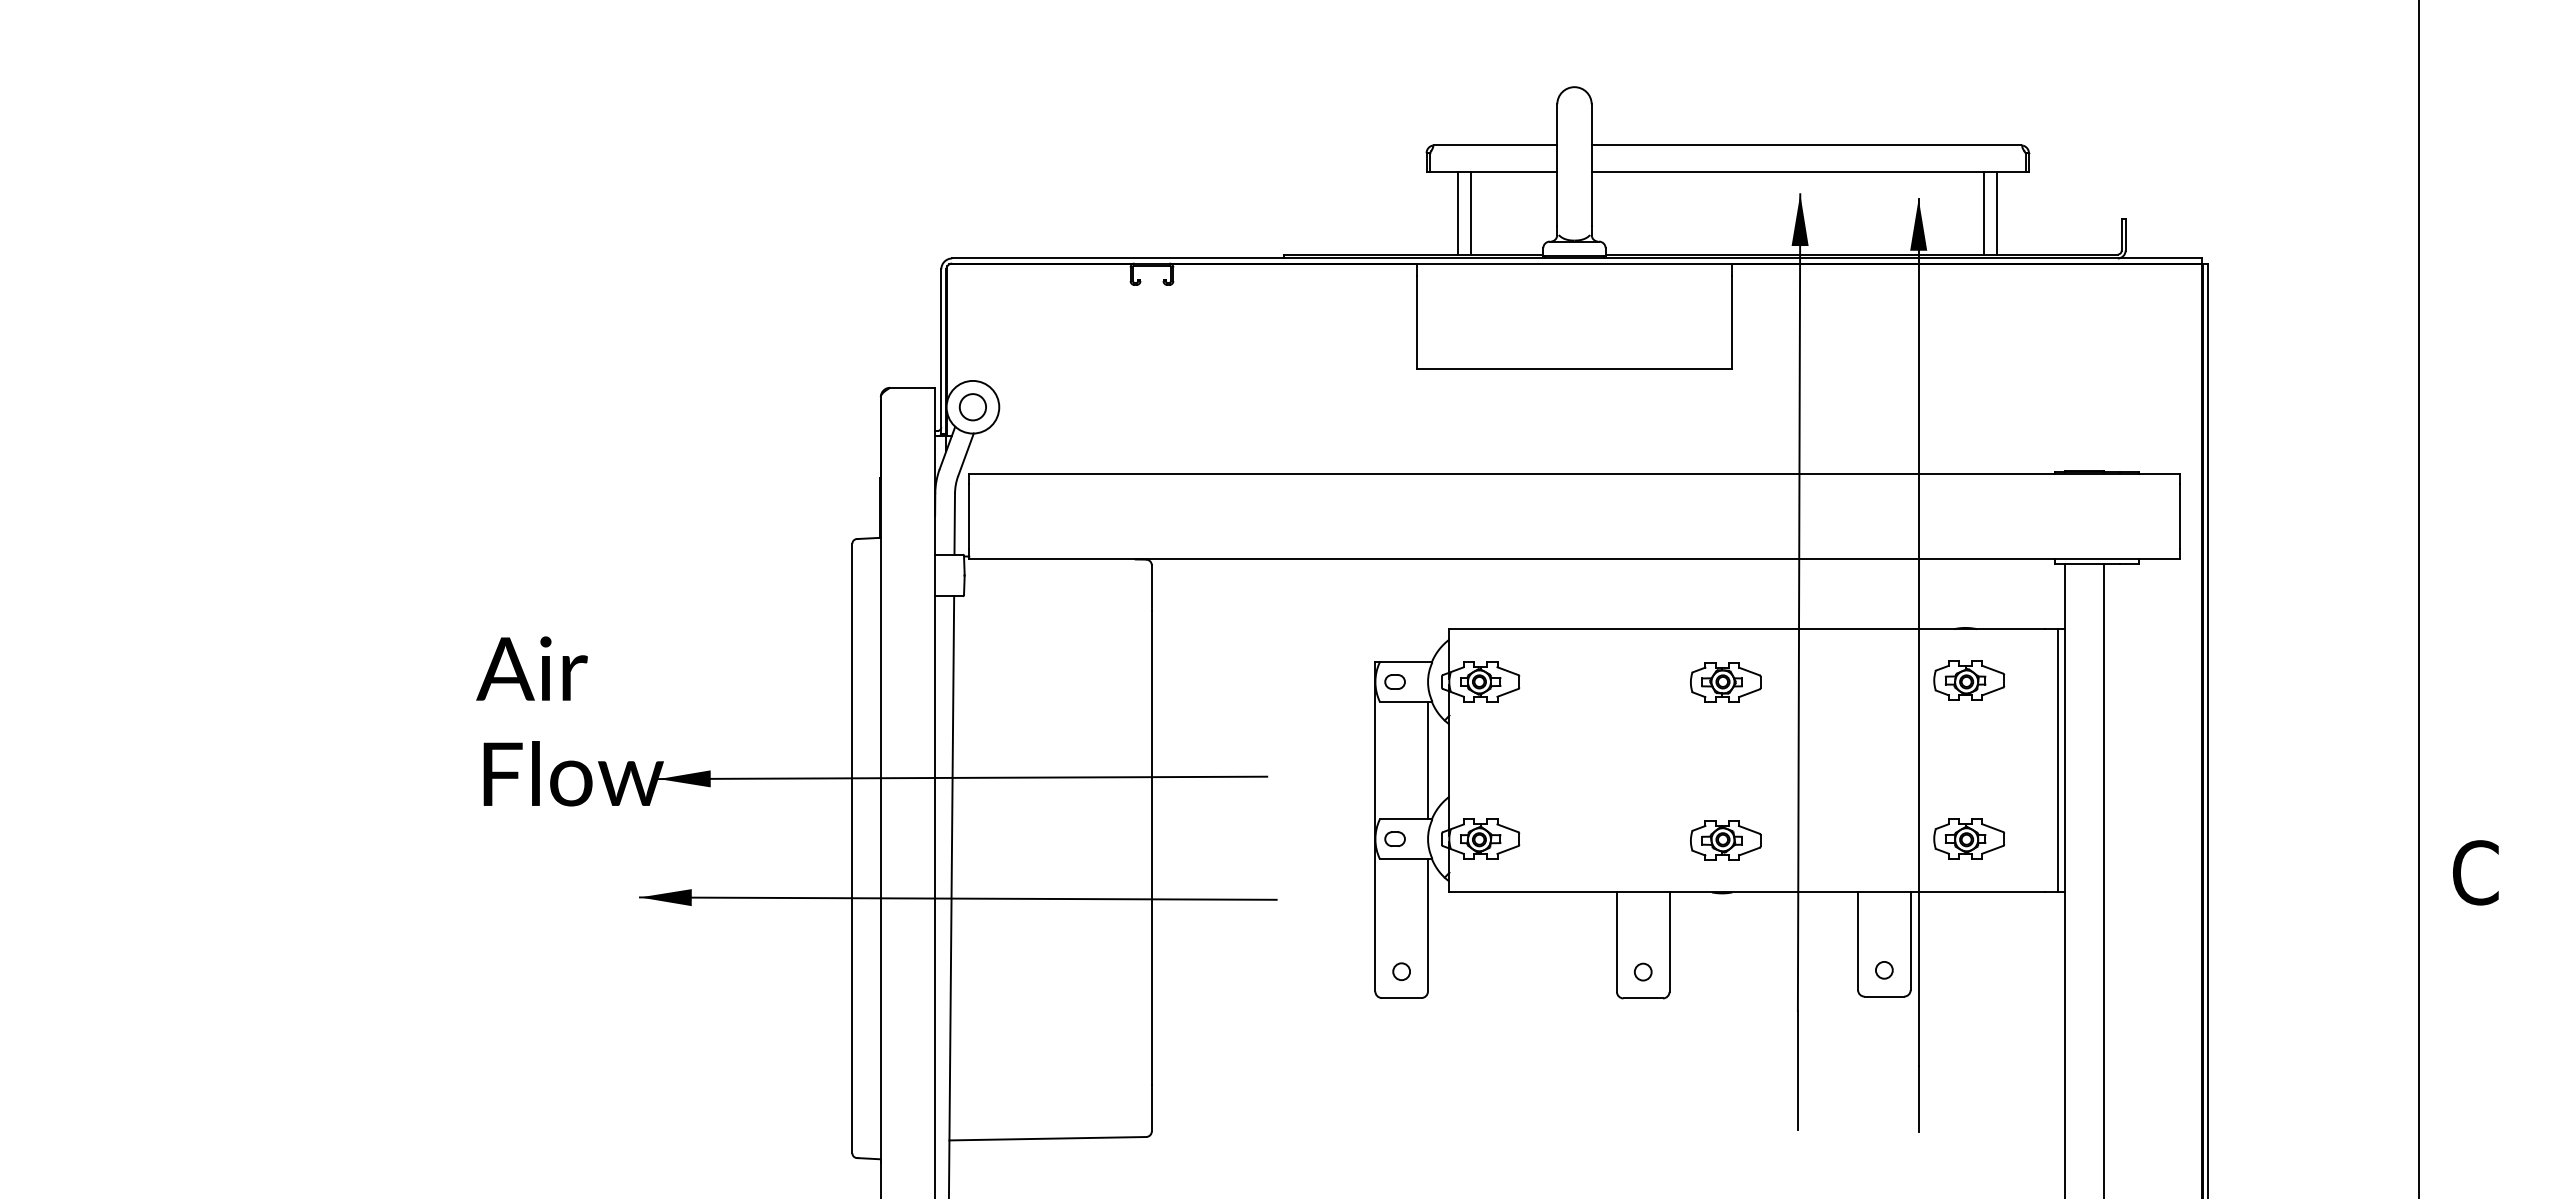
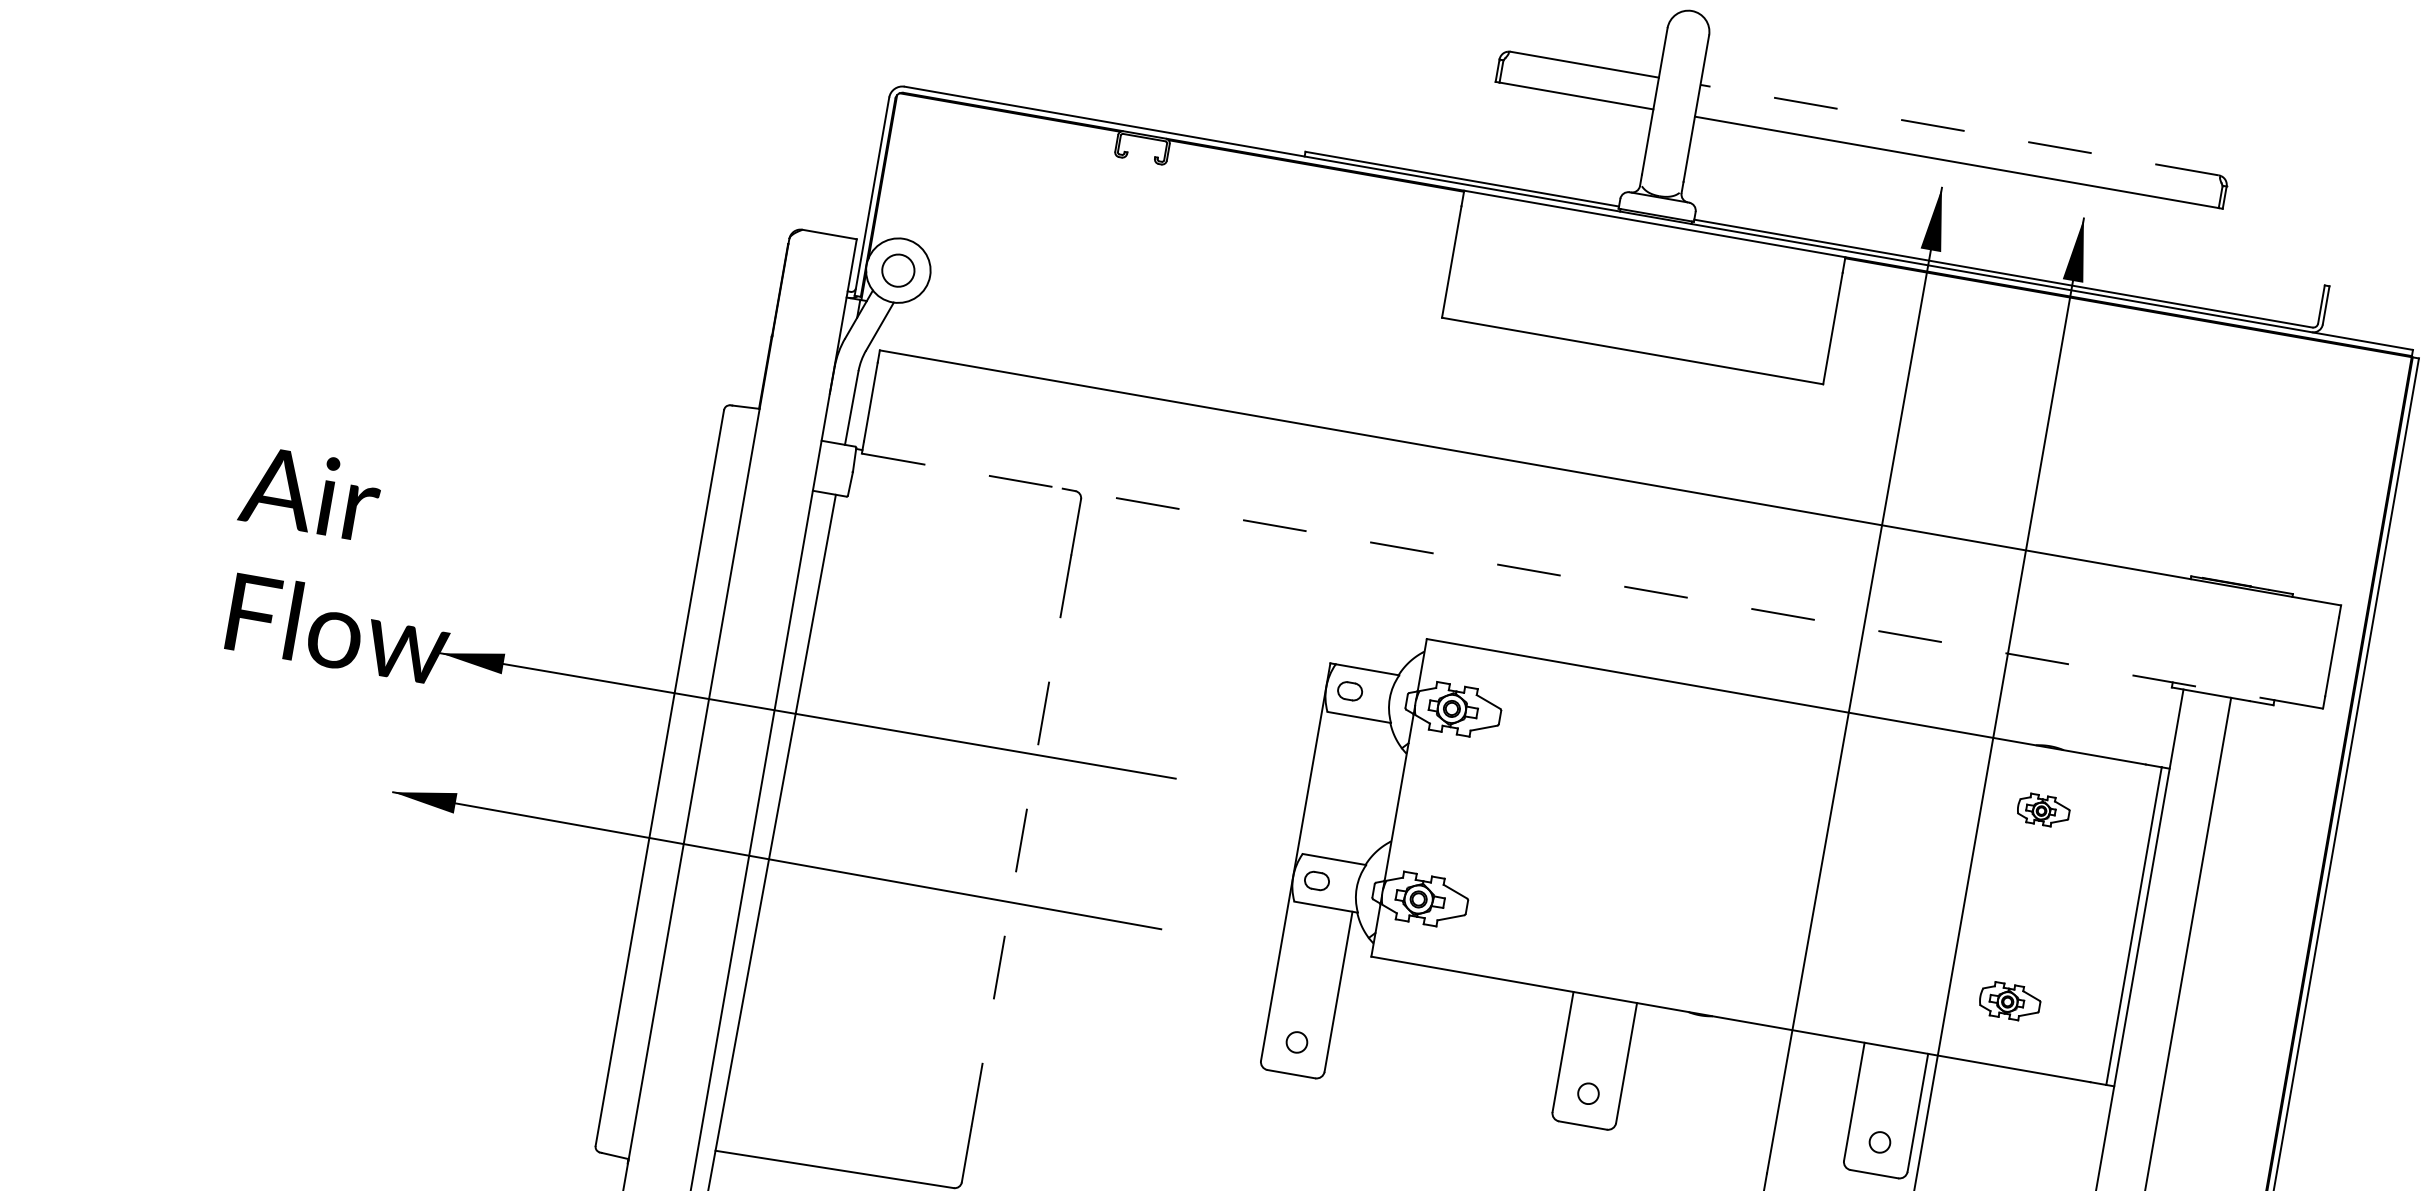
line: (1806, 145) -> (1959, 130), solid -> dashed
line: (1458, 212) -> (1525, 137), removed
line: (1471, 212) -> (1541, 140), removed
line: (1984, 212) -> (2160, 248), removed
line: (1997, 212) -> (2176, 251), removed
line: (1574, 559) -> (1592, 581), solid -> dashed
part: (1969, 680) -> (2043, 810), size x0.6
part: (1725, 682) -> (1748, 761), removed
line: (1427, 760) -> (1372, 792), removed
part: (1968, 838) -> (2009, 1000), size x0.7
part: (1725, 840) -> (1715, 952), removed
line: (1151, 848) -> (1020, 840), solid -> dashed

